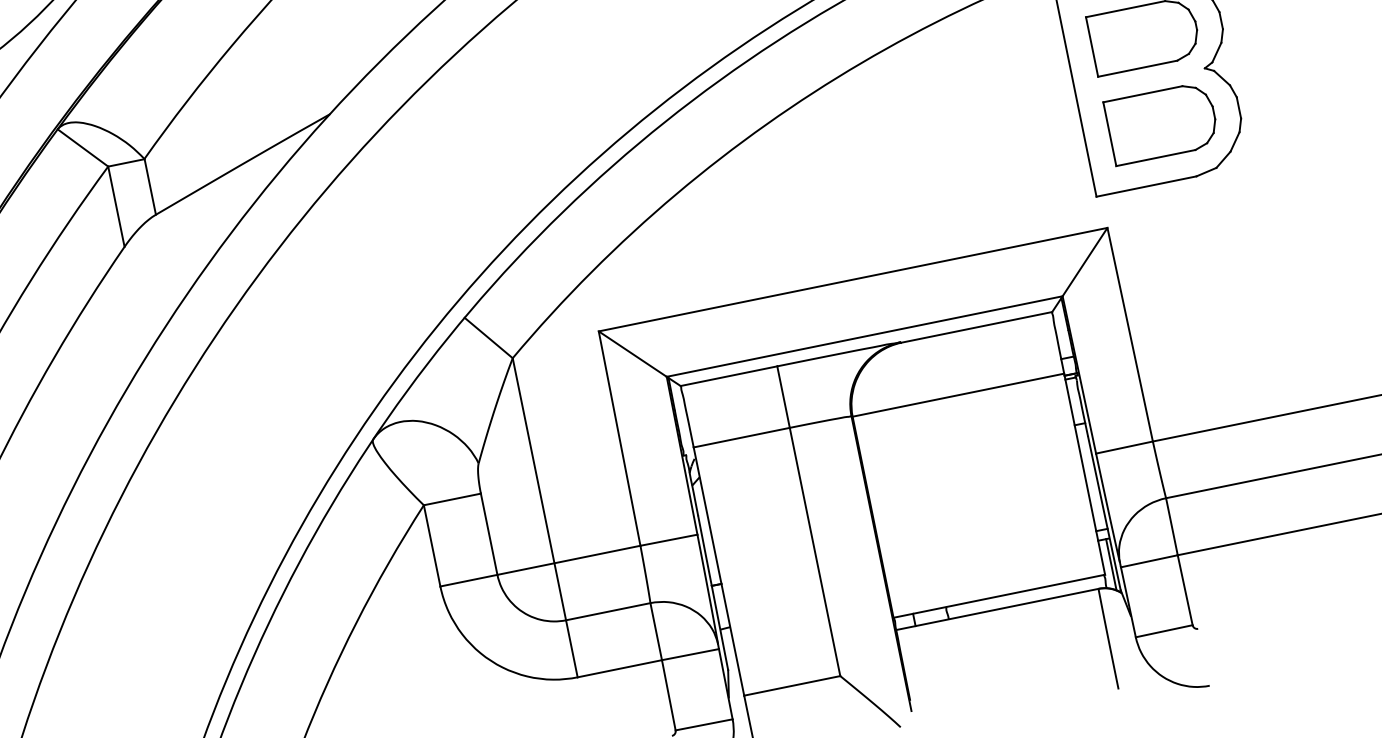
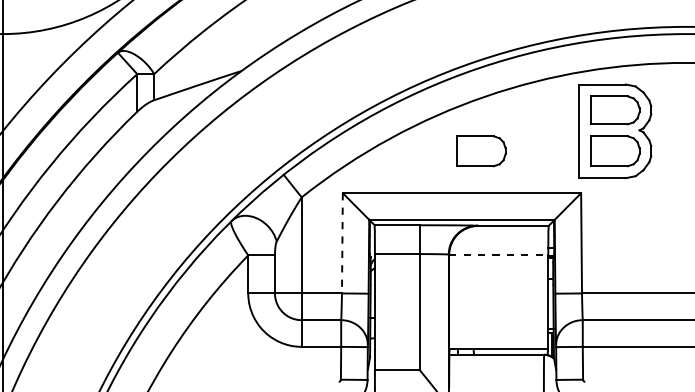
part: (876, 182) -> (481, 151), added
line: (957, 394) -> (498, 254), solid -> dashed
line: (619, 438) -> (342, 243), solid -> dashed

